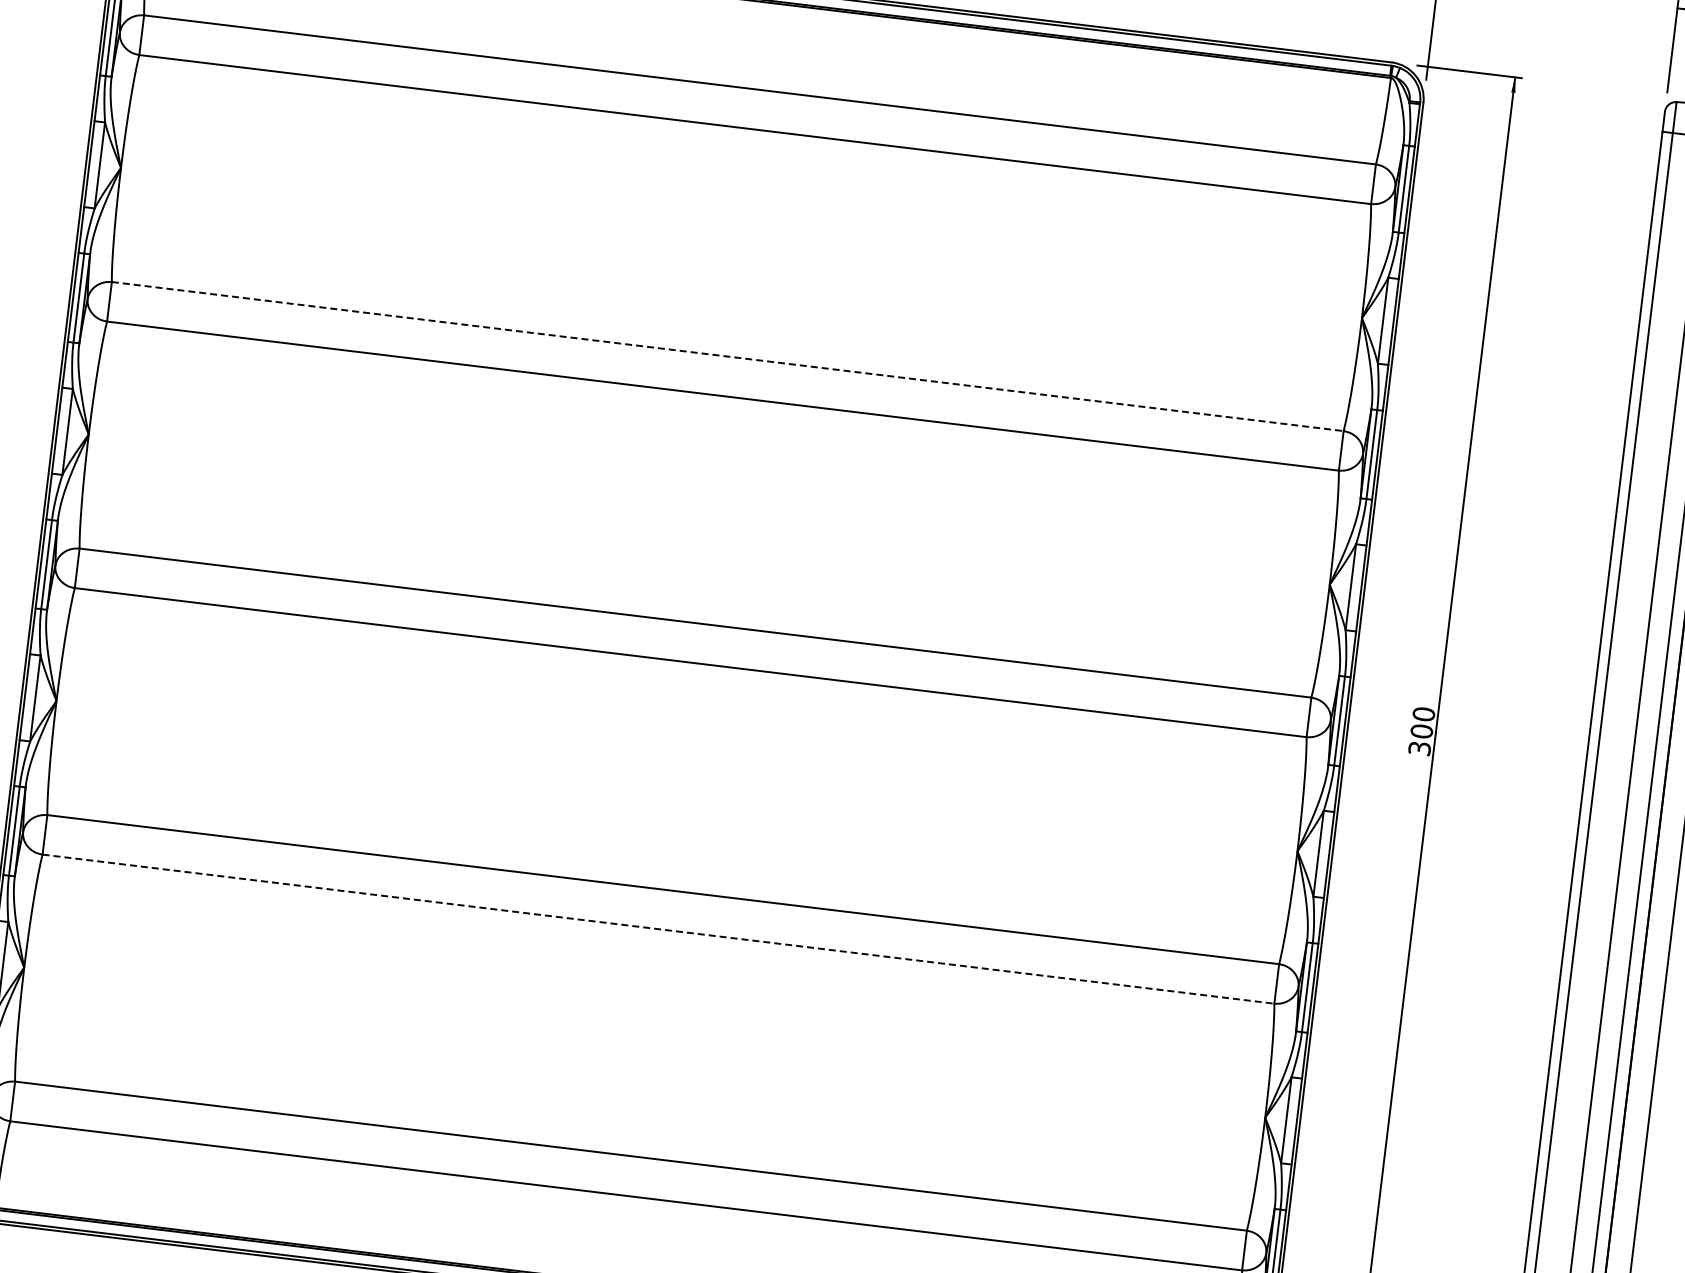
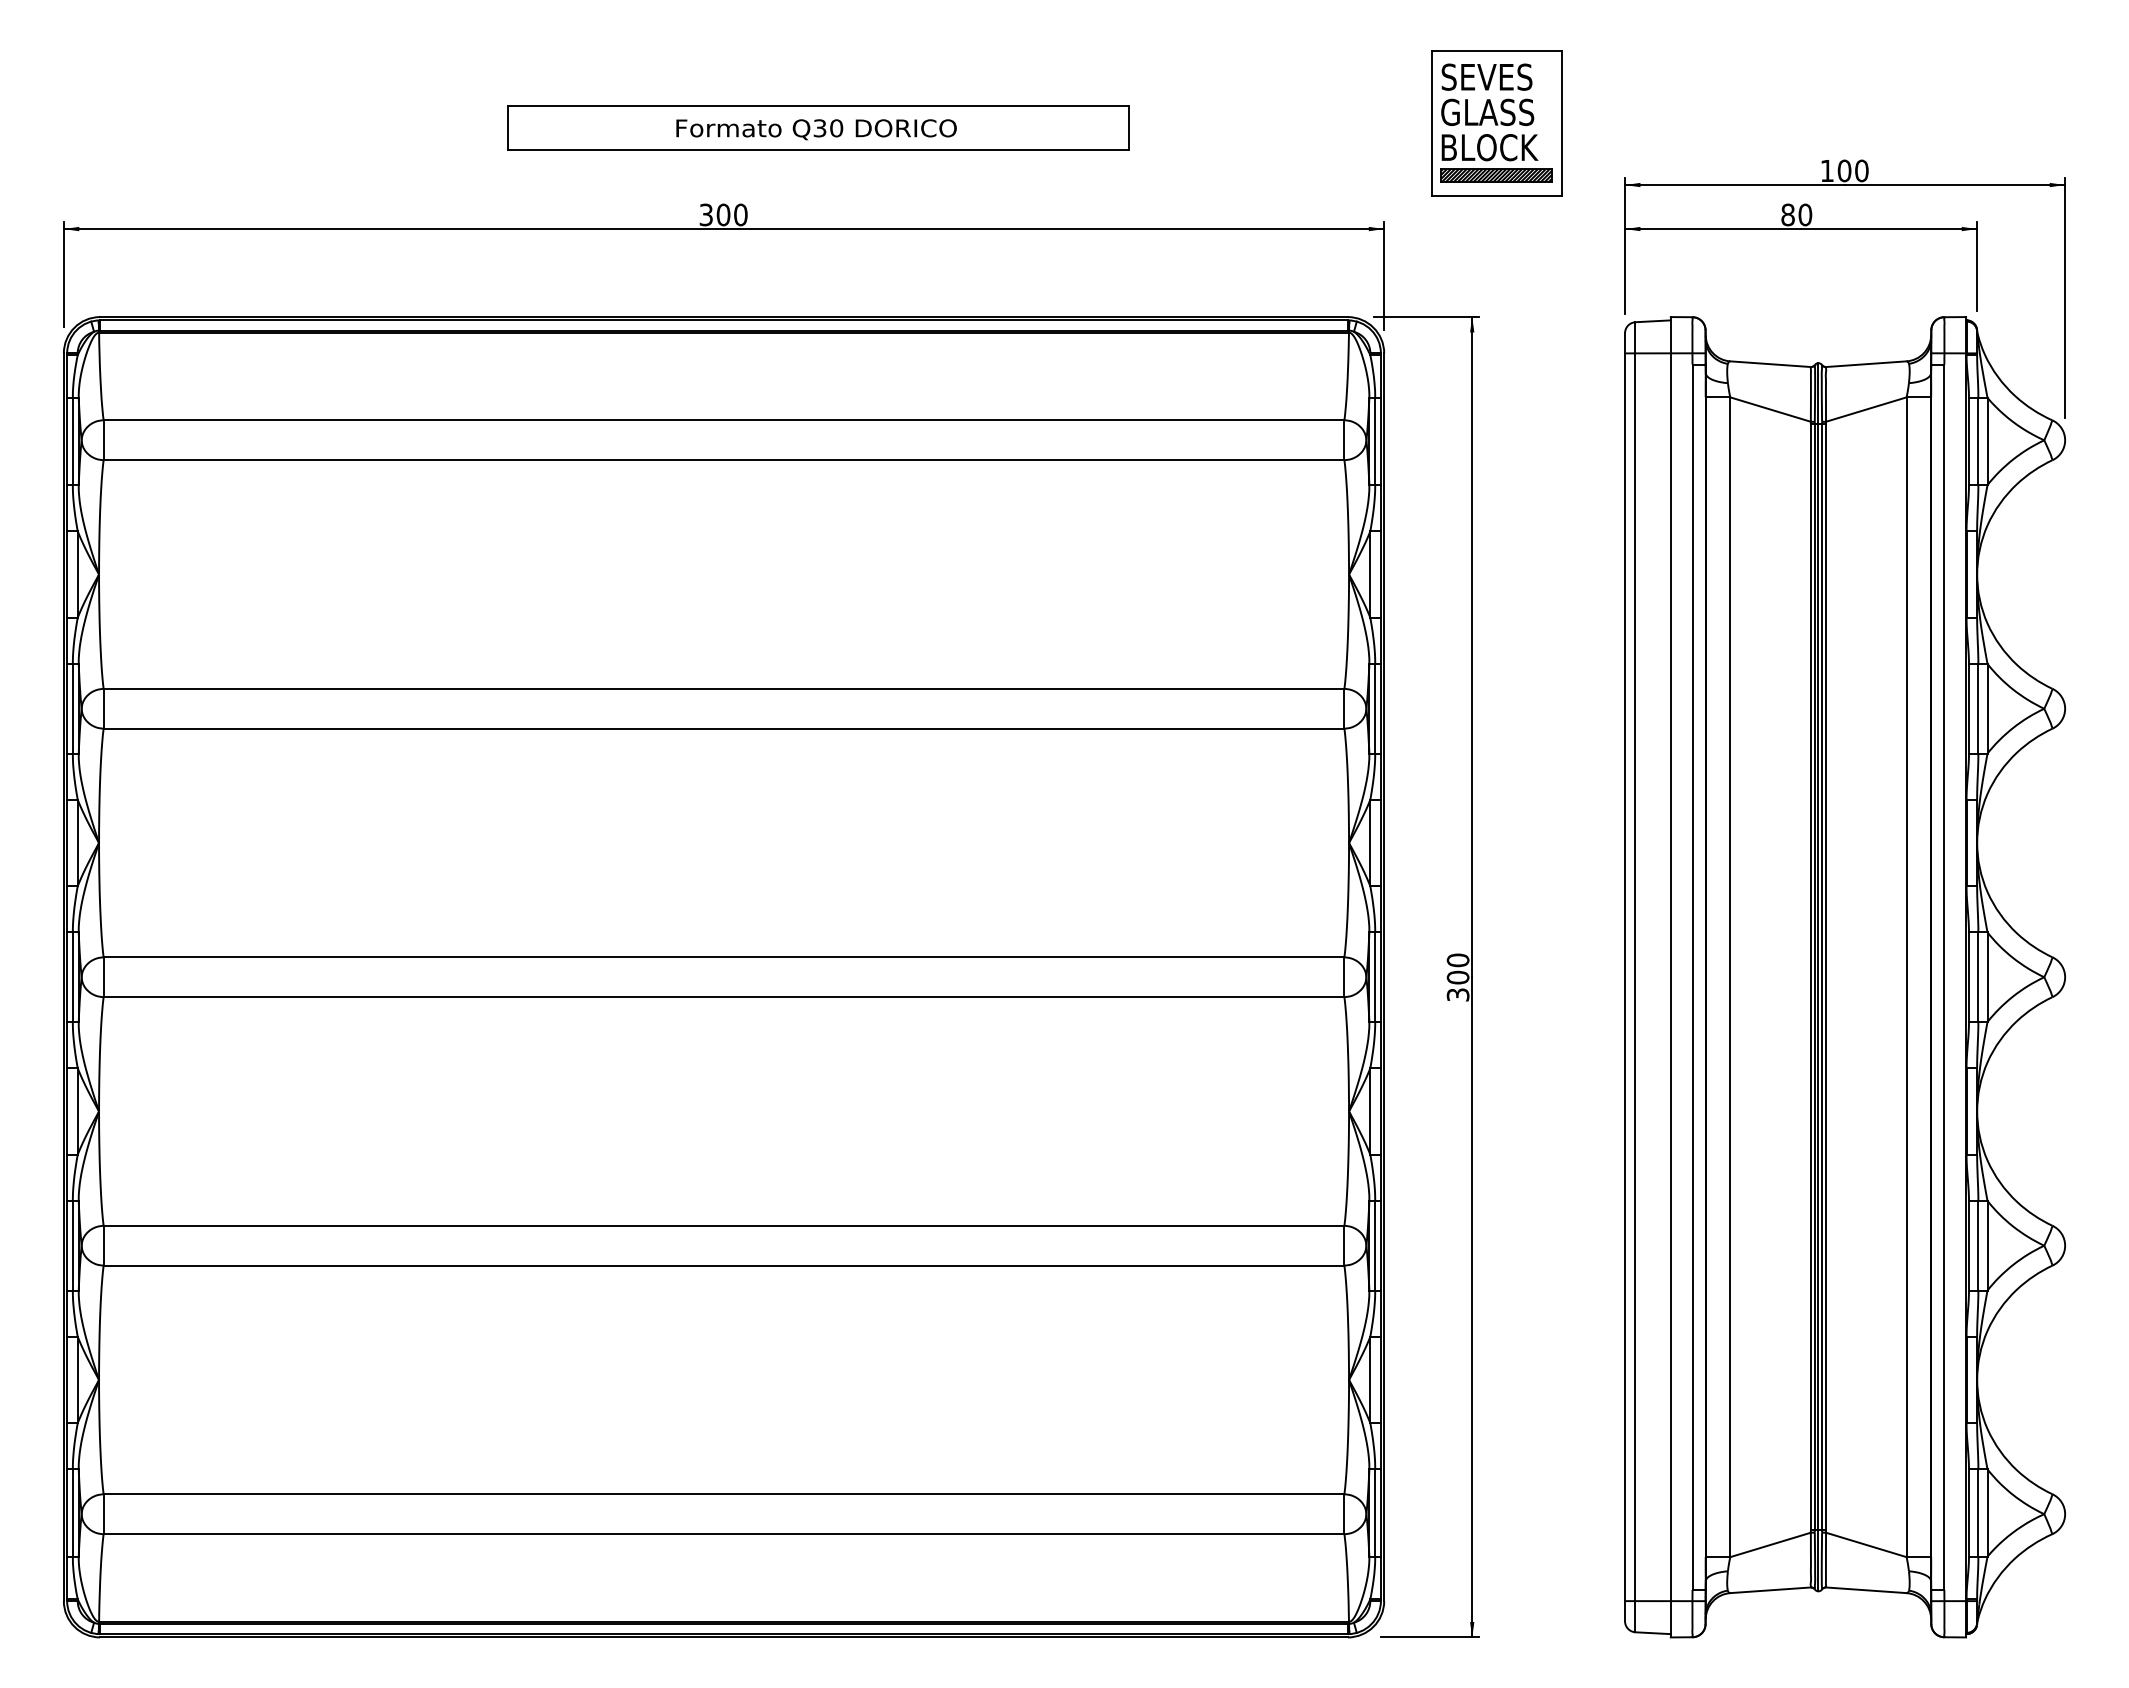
line: (728, 356) -> (724, 688), dashed -> solid
line: (658, 929) -> (724, 1265), dashed -> solid

